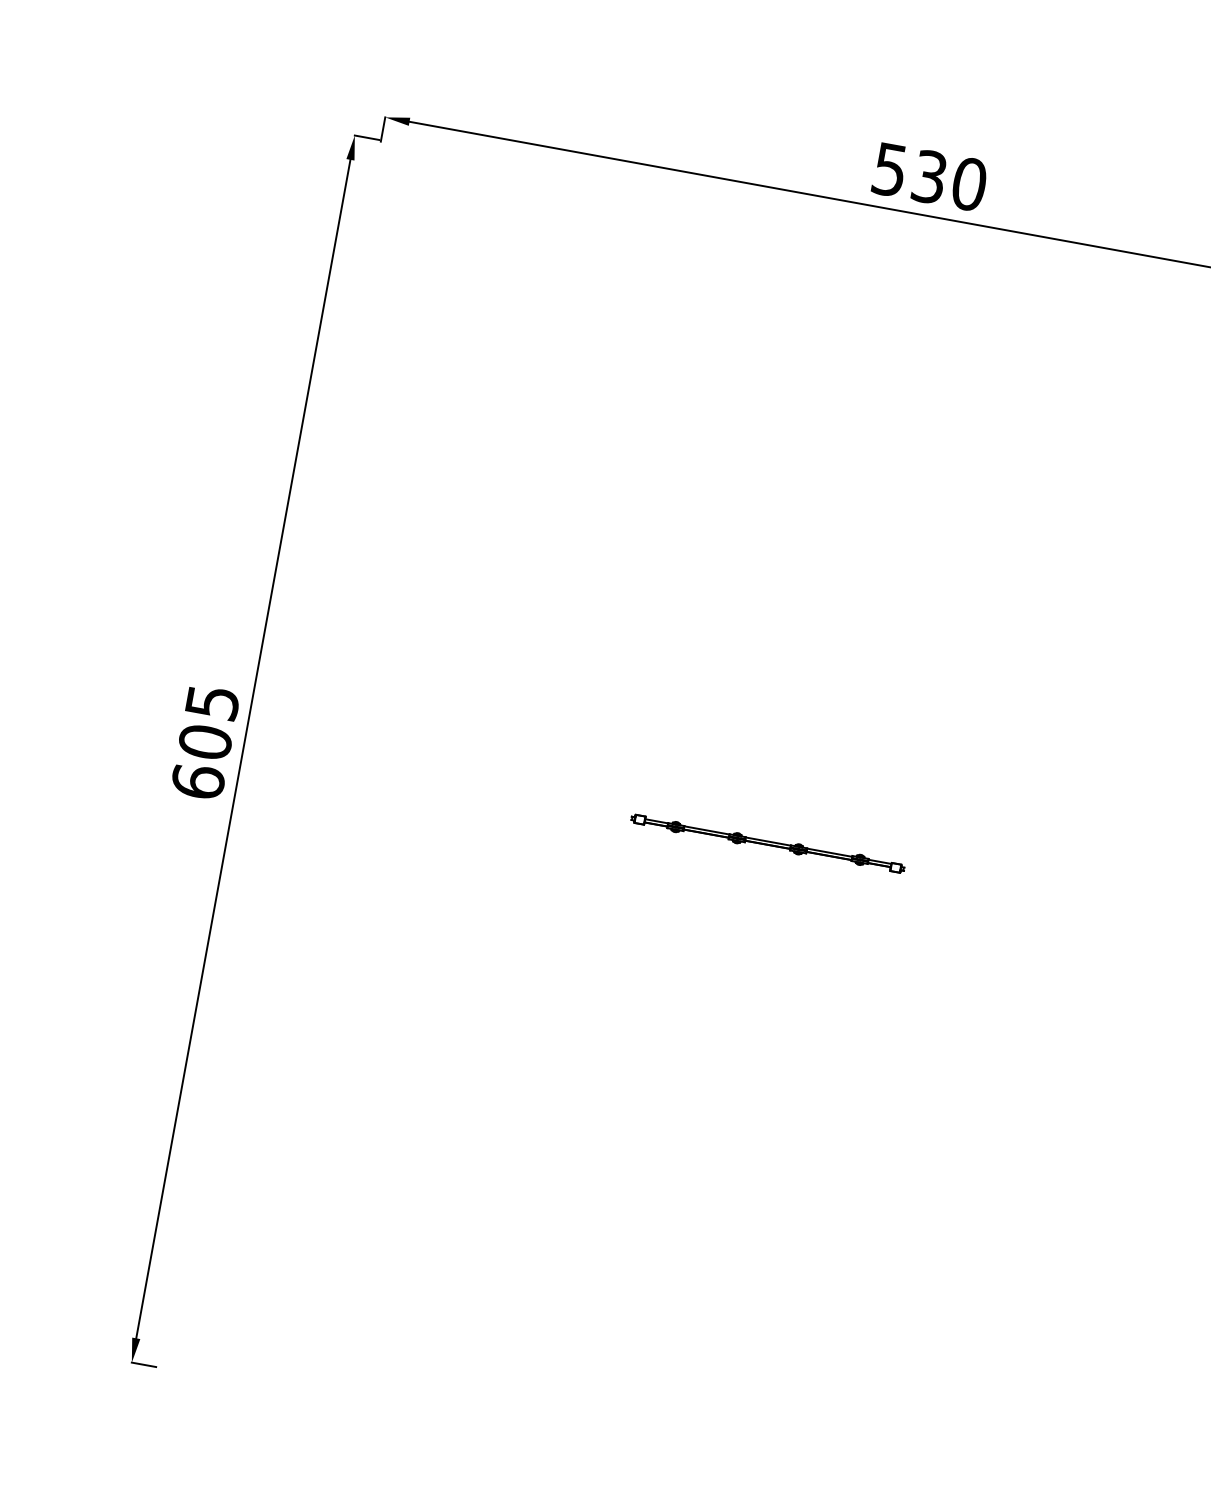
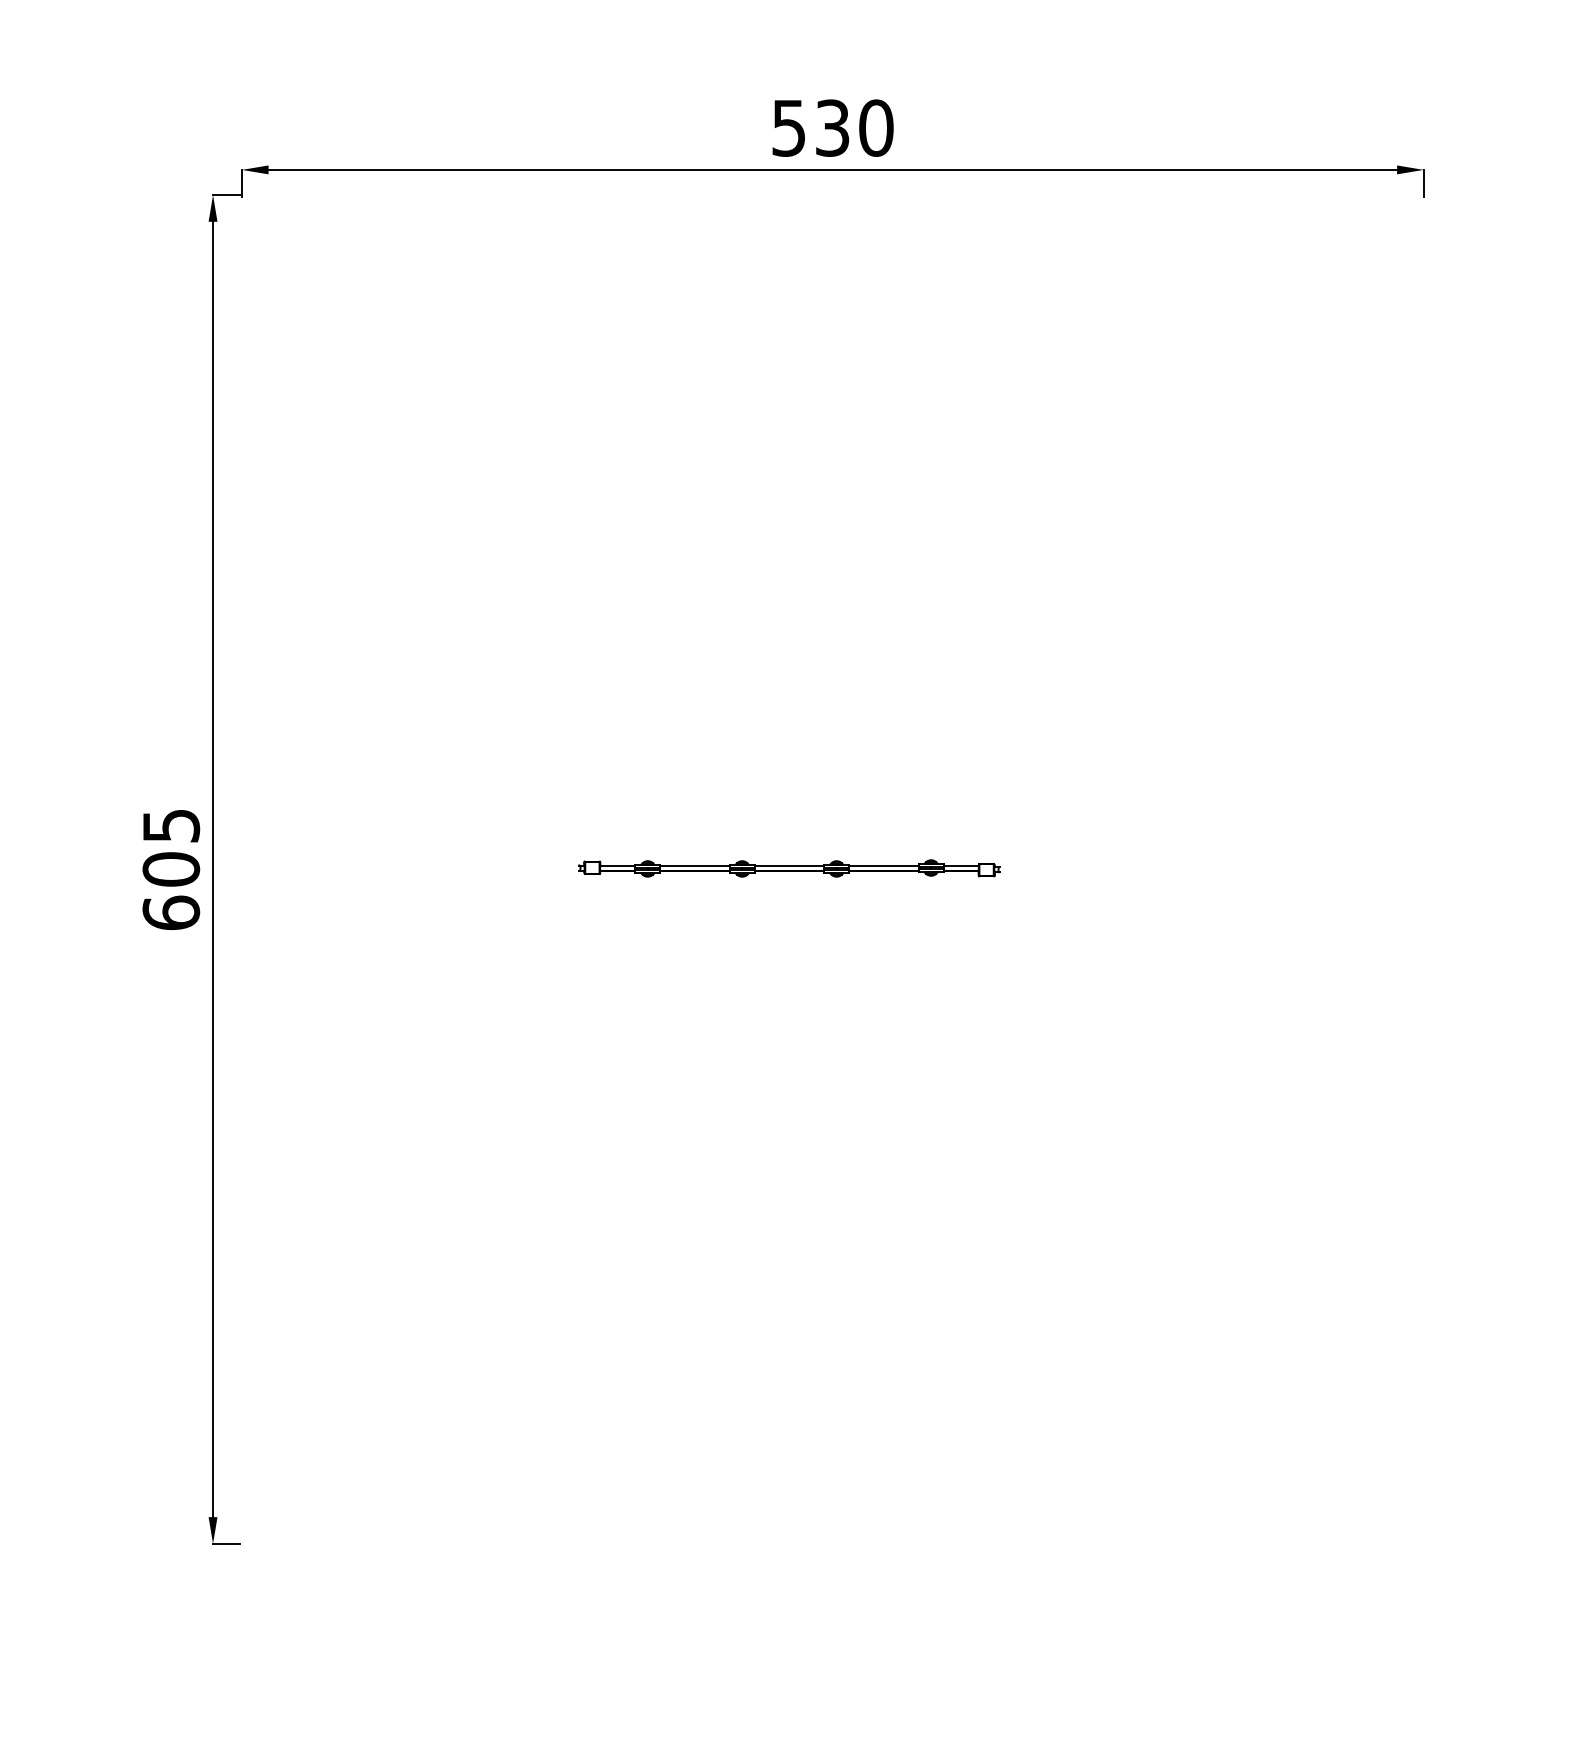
part: (767, 843) -> (789, 868), size x1.4

